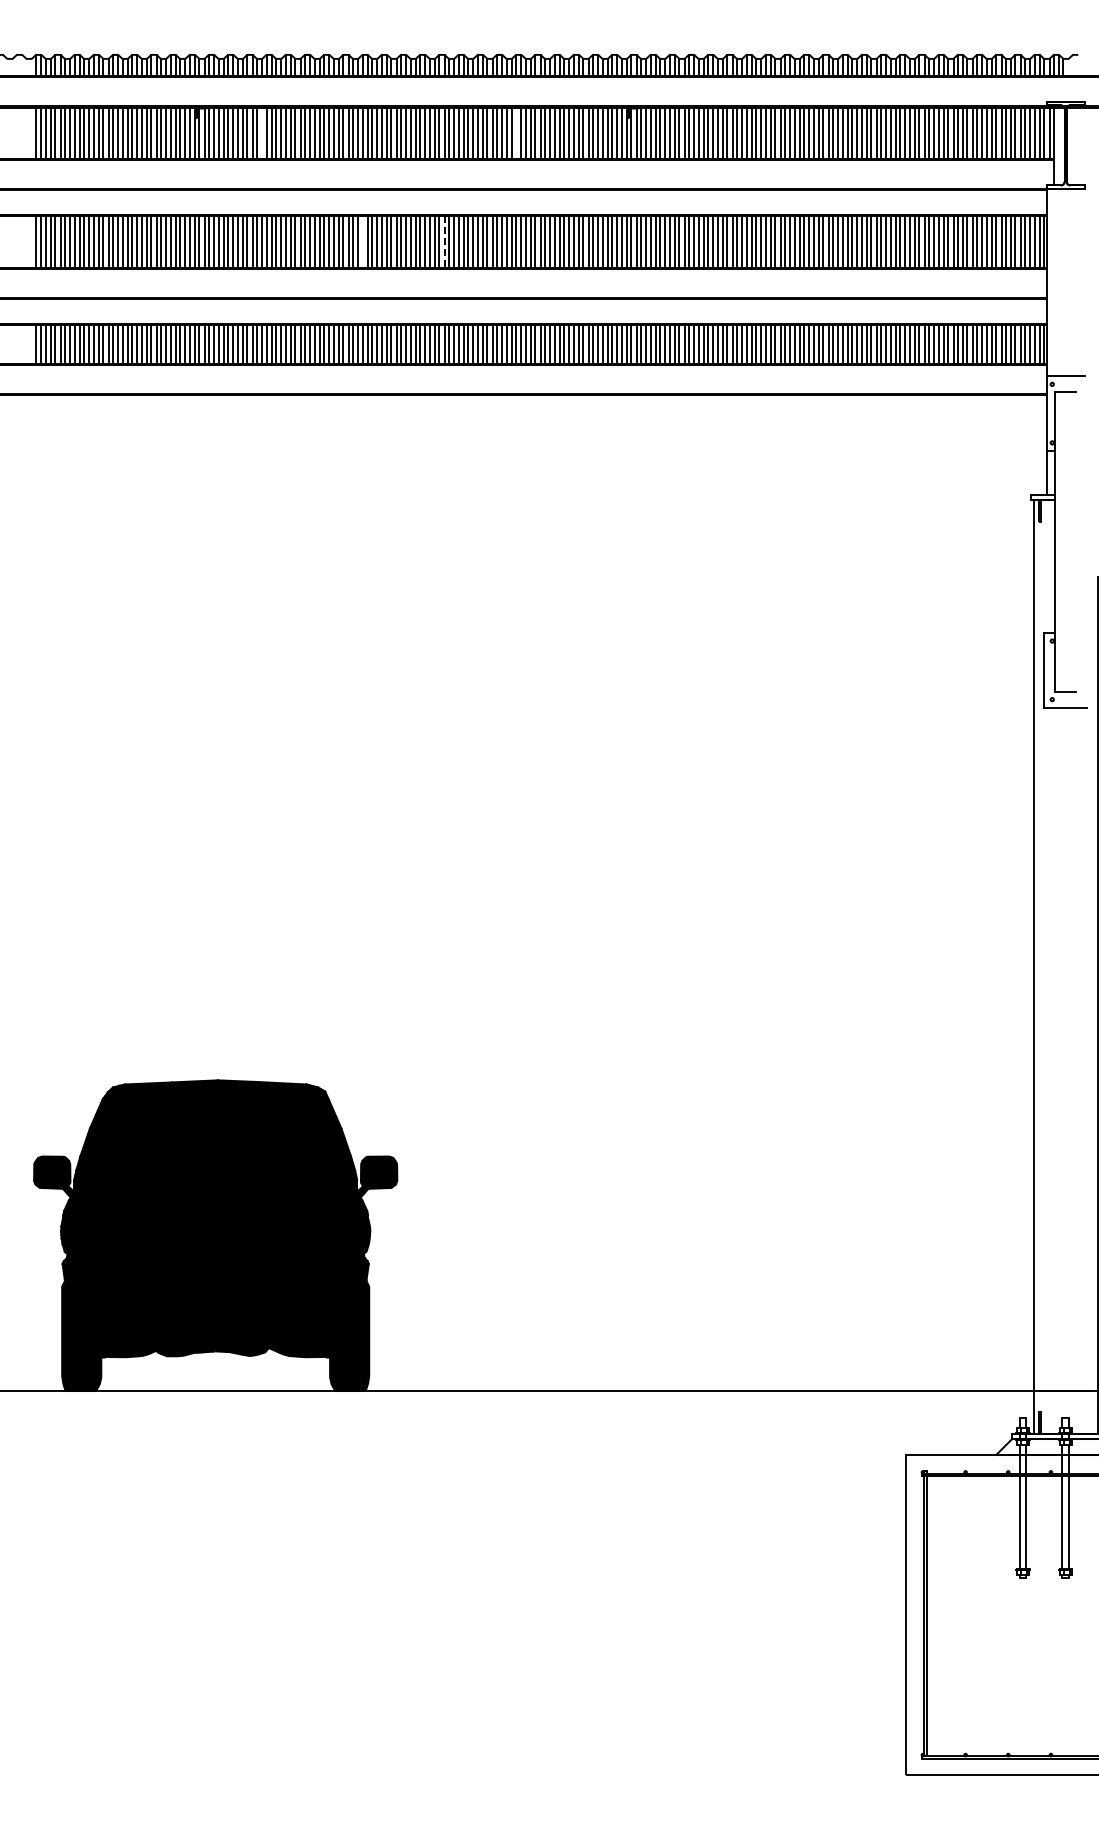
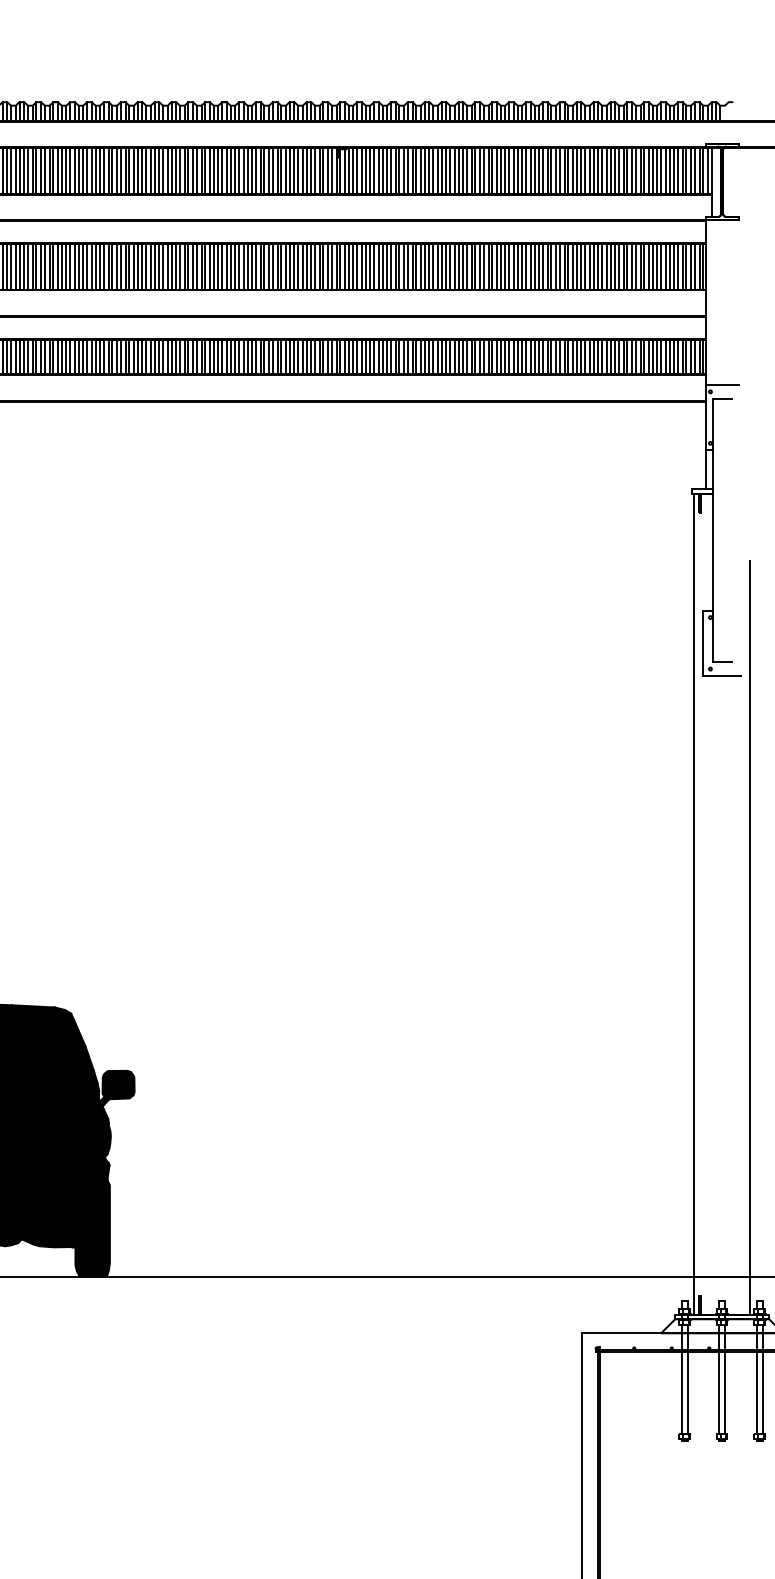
line: (262, 133) -> (16, 171), added
line: (516, 133) -> (239, 171), added
line: (362, 241) -> (103, 266), added
line: (444, 242) -> (176, 267), dashed -> solid

